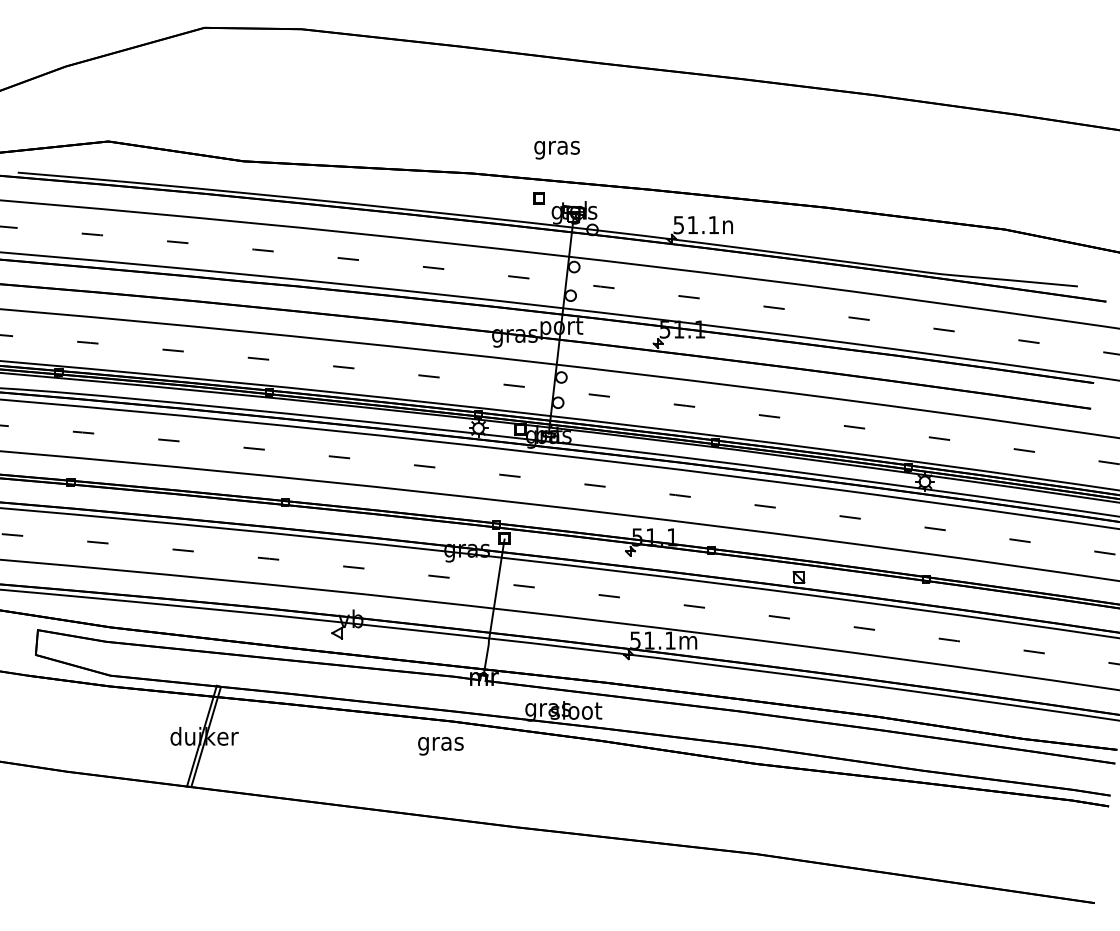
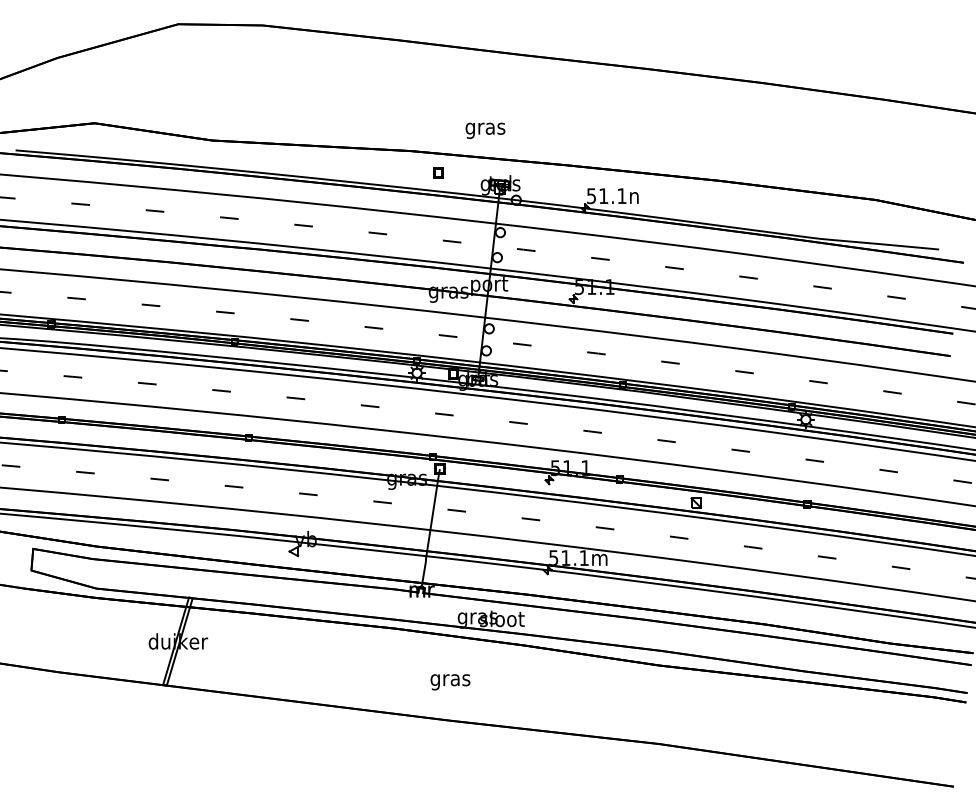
part: (538, 198) -> (437, 172), moved
text: (440, 746) -> (450, 682), moved

